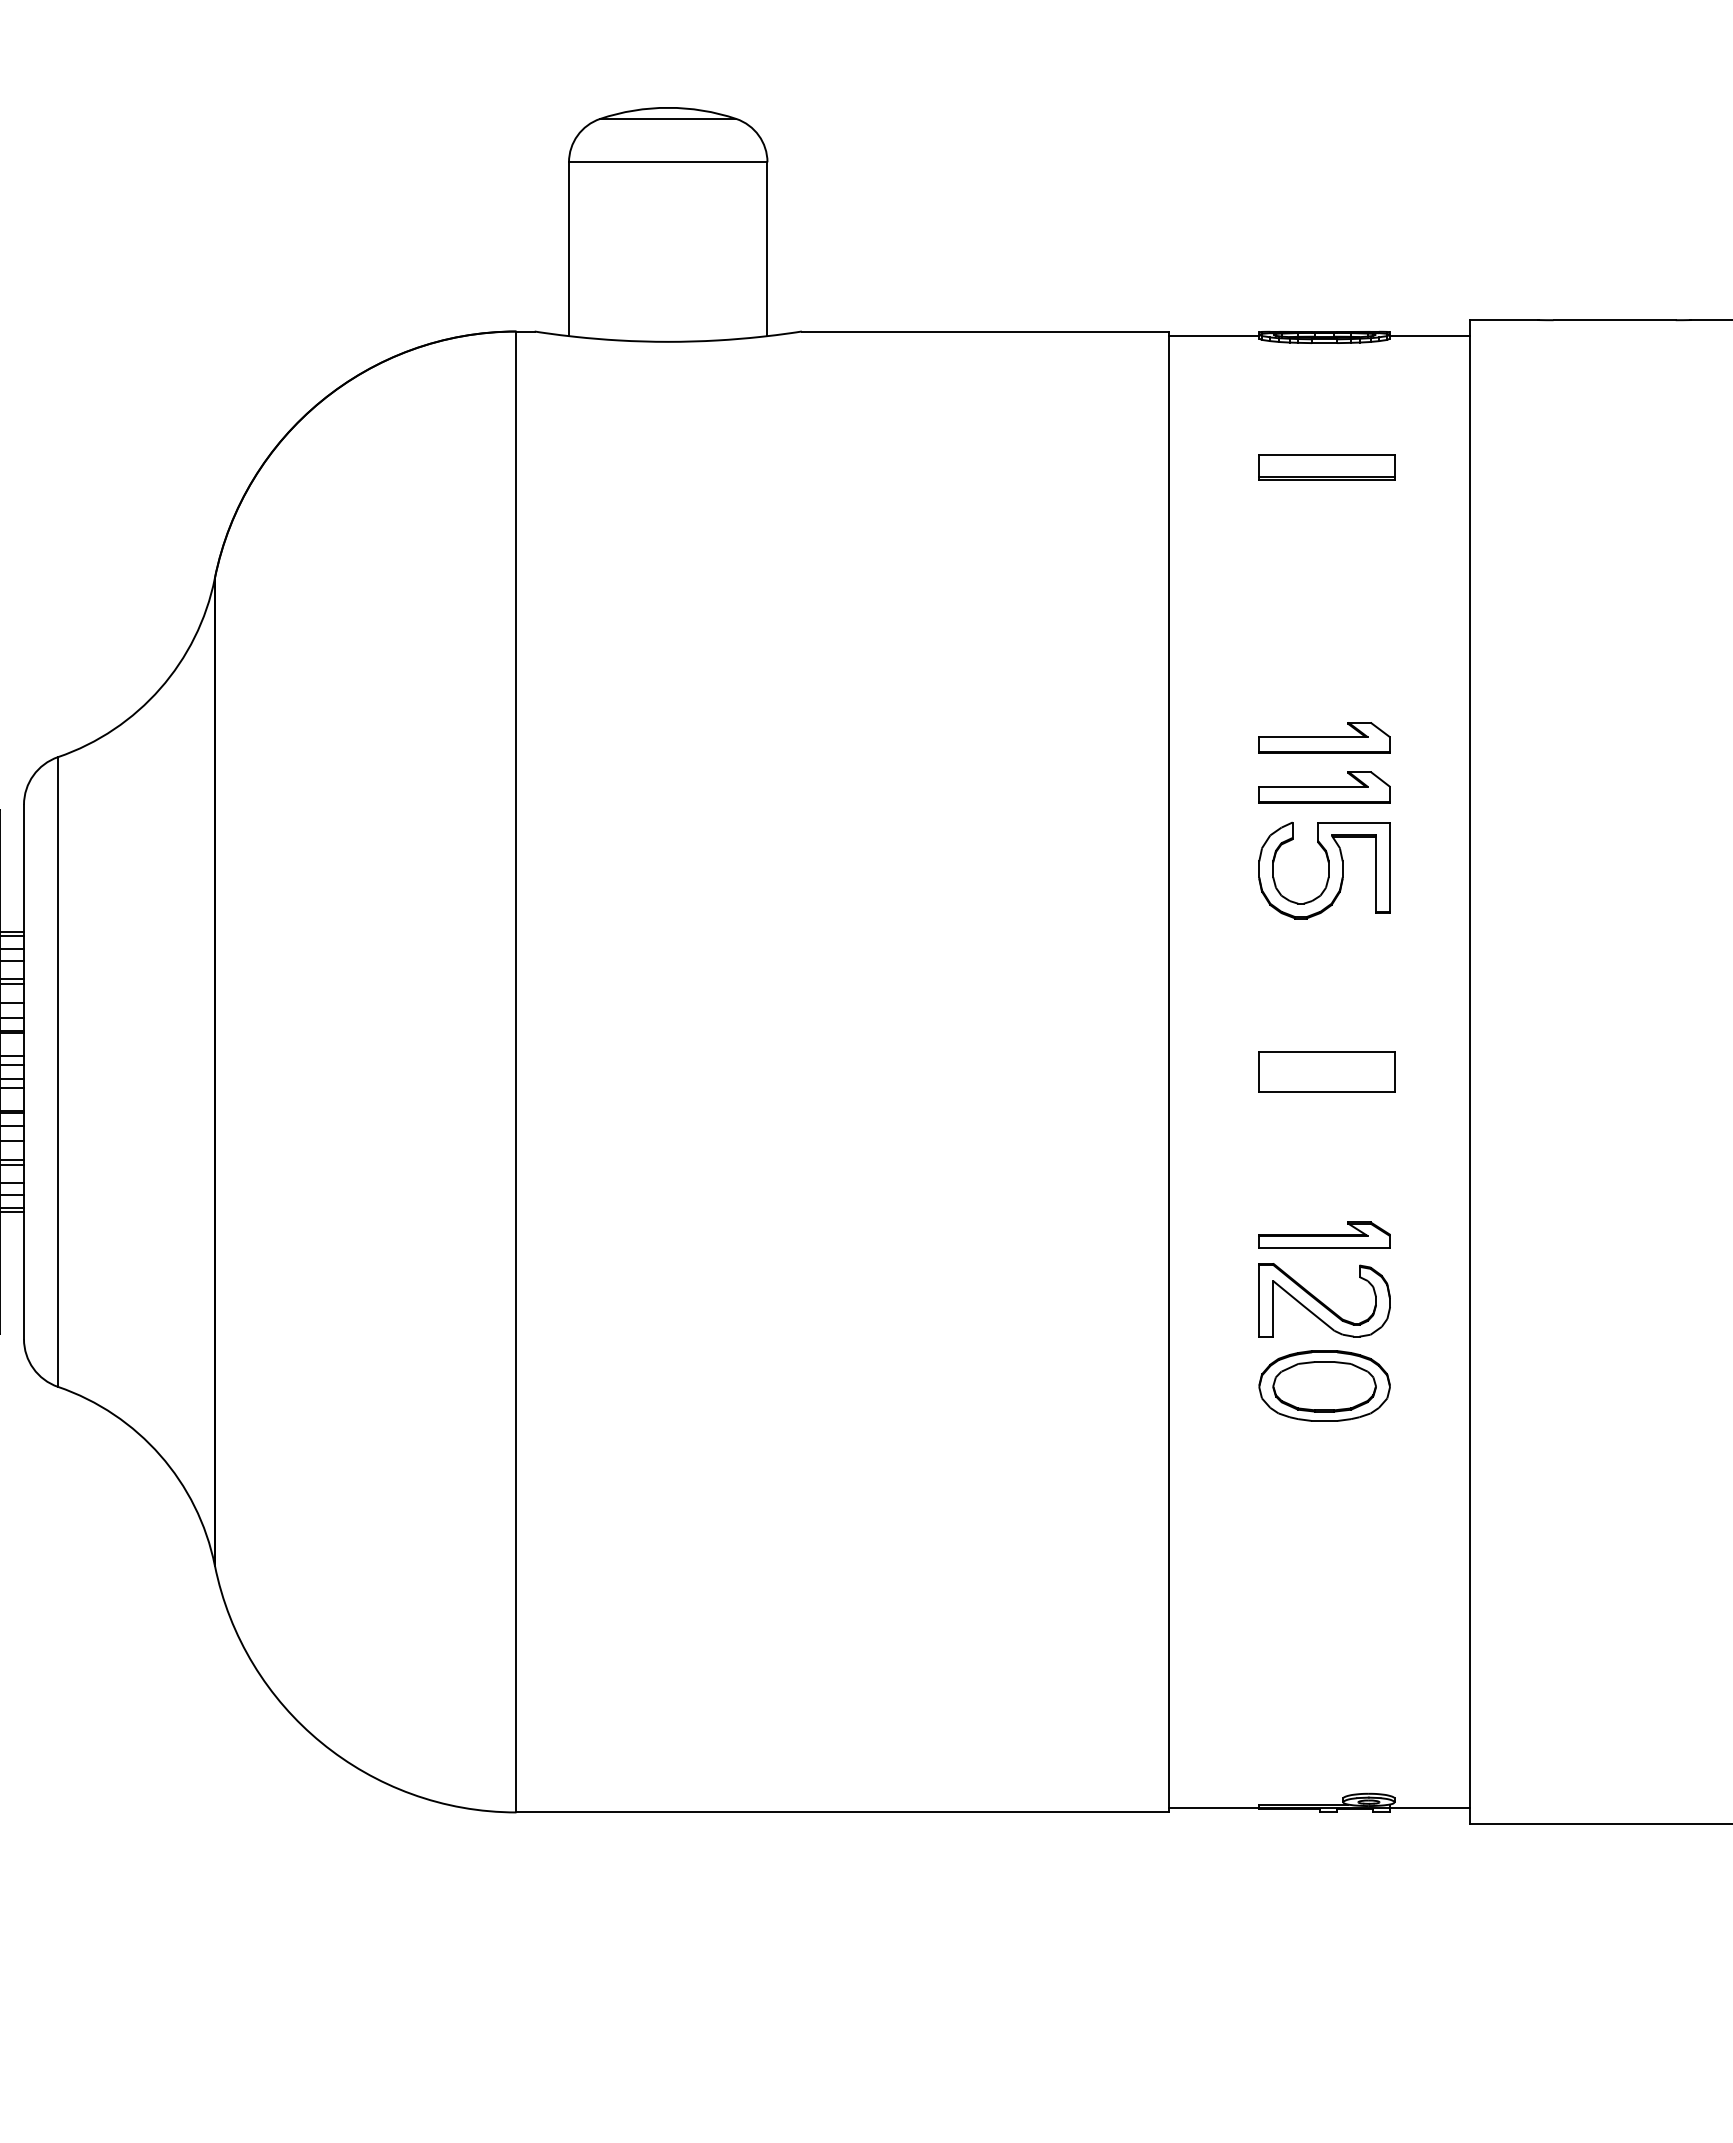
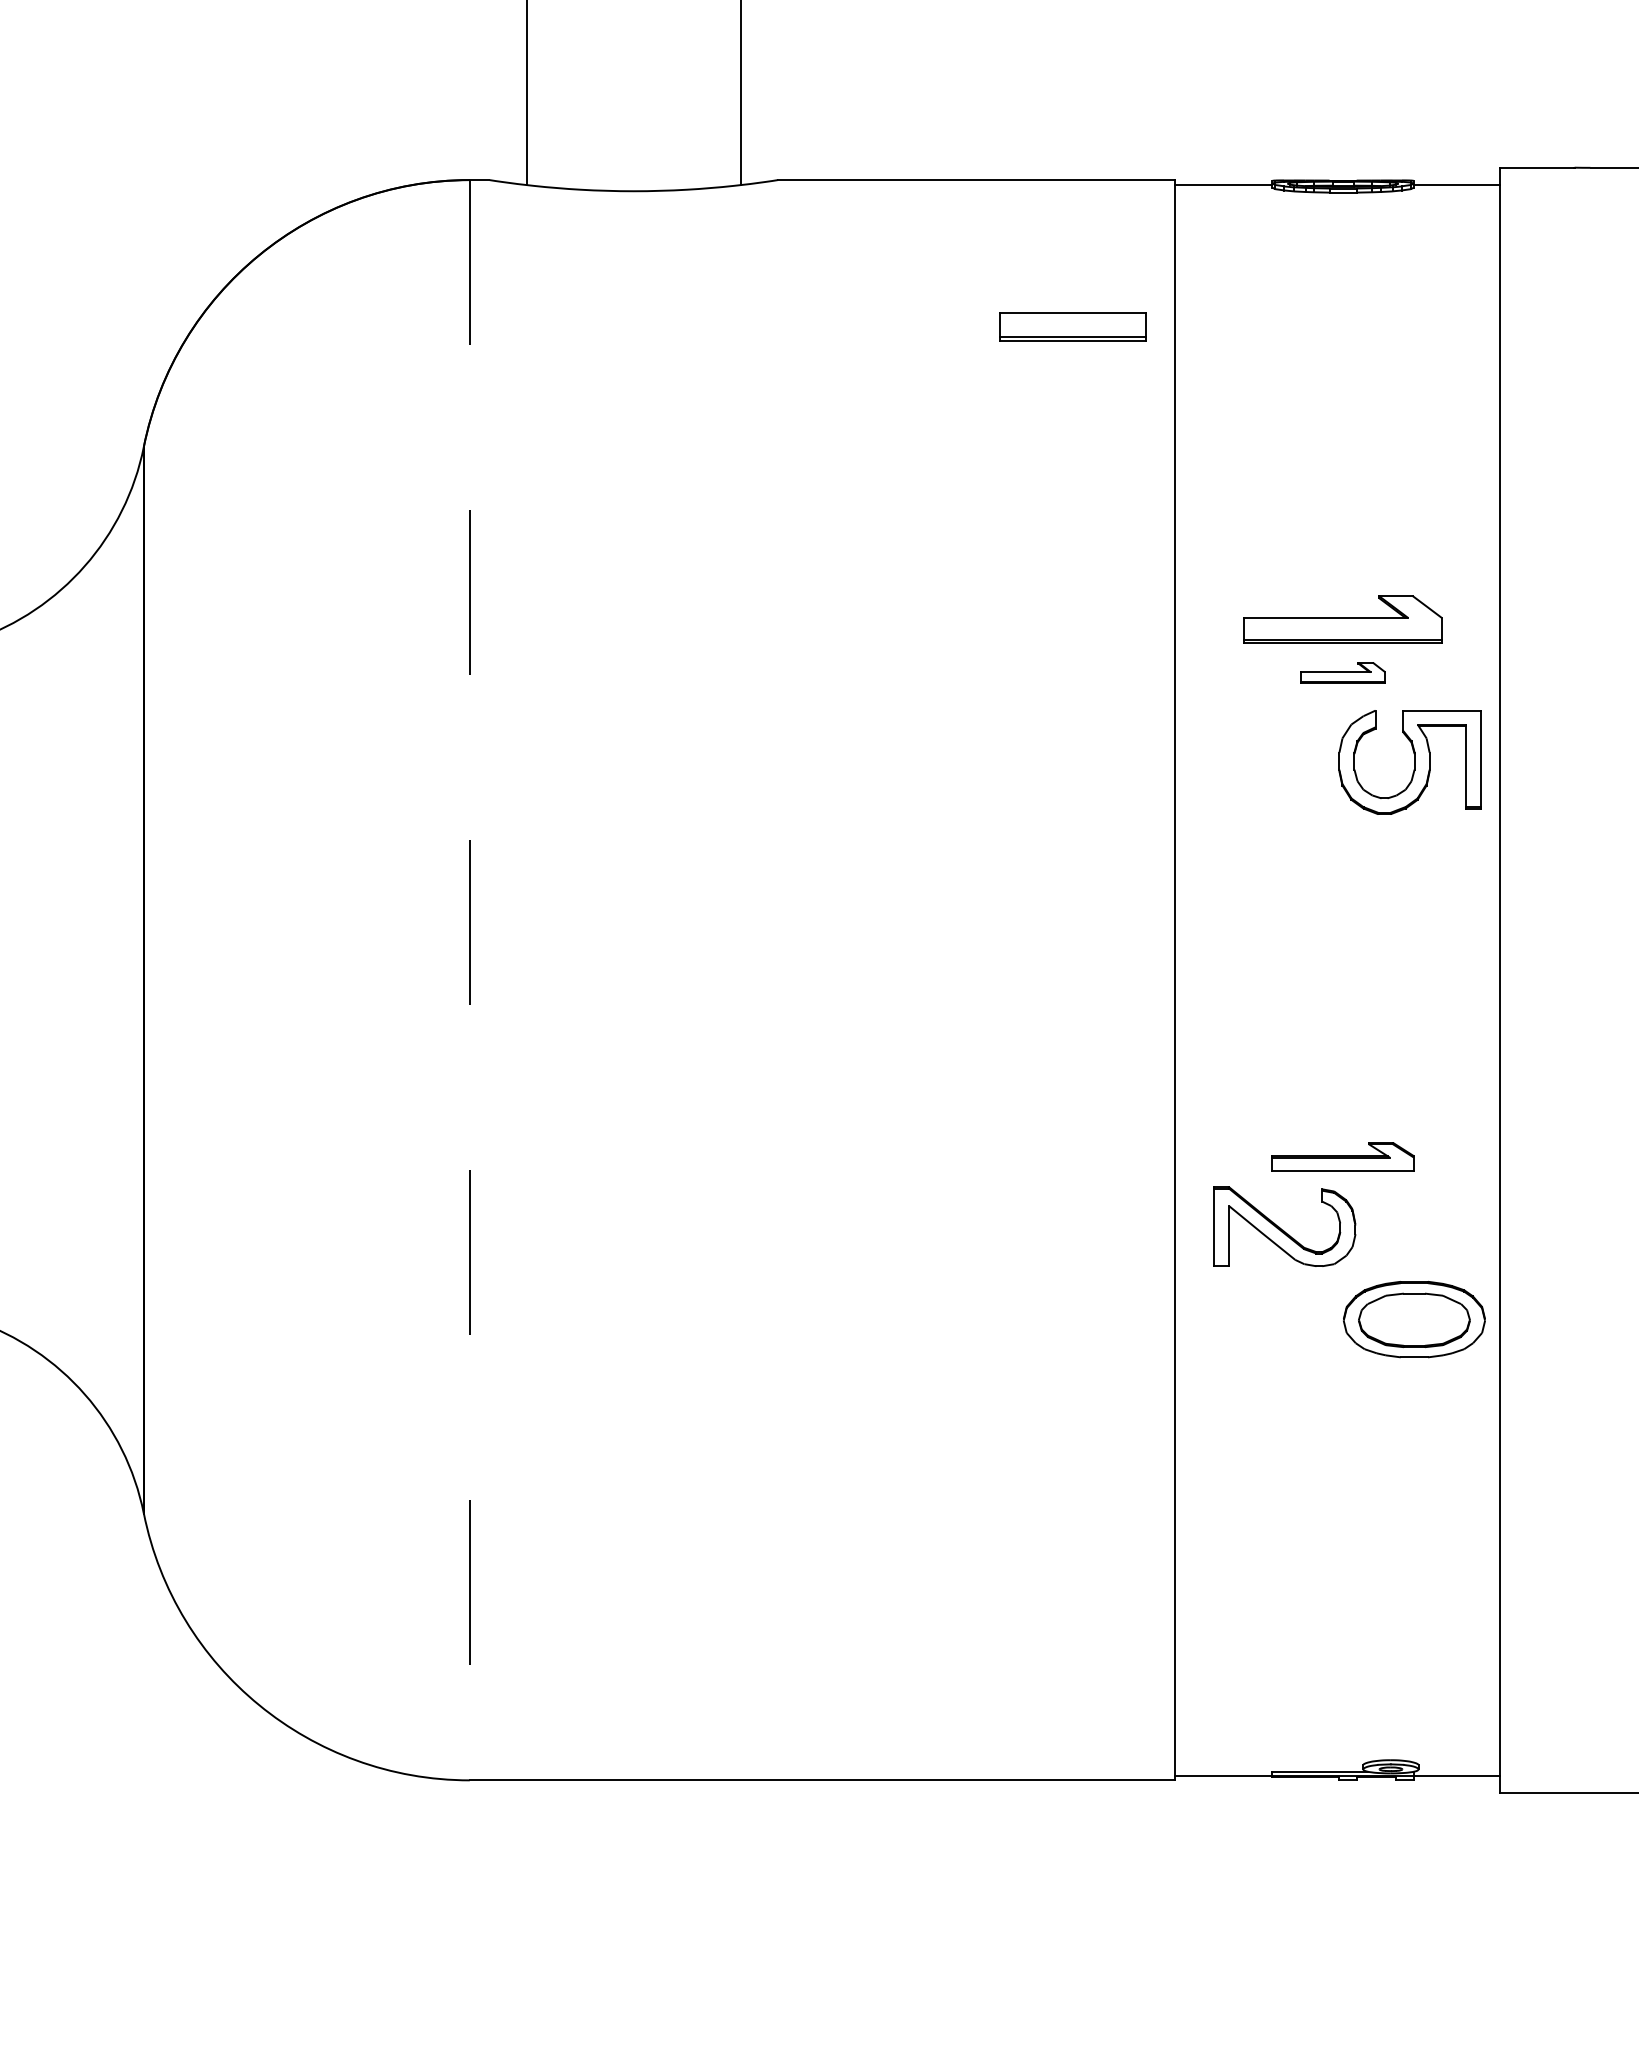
part: (1326, 467) -> (1072, 327), moved
part: (1324, 737) -> (1342, 618), size x1.4
part: (1324, 787) -> (1342, 672), size x0.6
part: (1324, 870) -> (1409, 762), moved
part: (1326, 1071) -> (1345, 979), removed
line: (516, 1072) -> (469, 980), solid -> dashed
part: (1324, 1300) -> (1284, 1227), moved
part: (1324, 1385) -> (1414, 1319), moved

